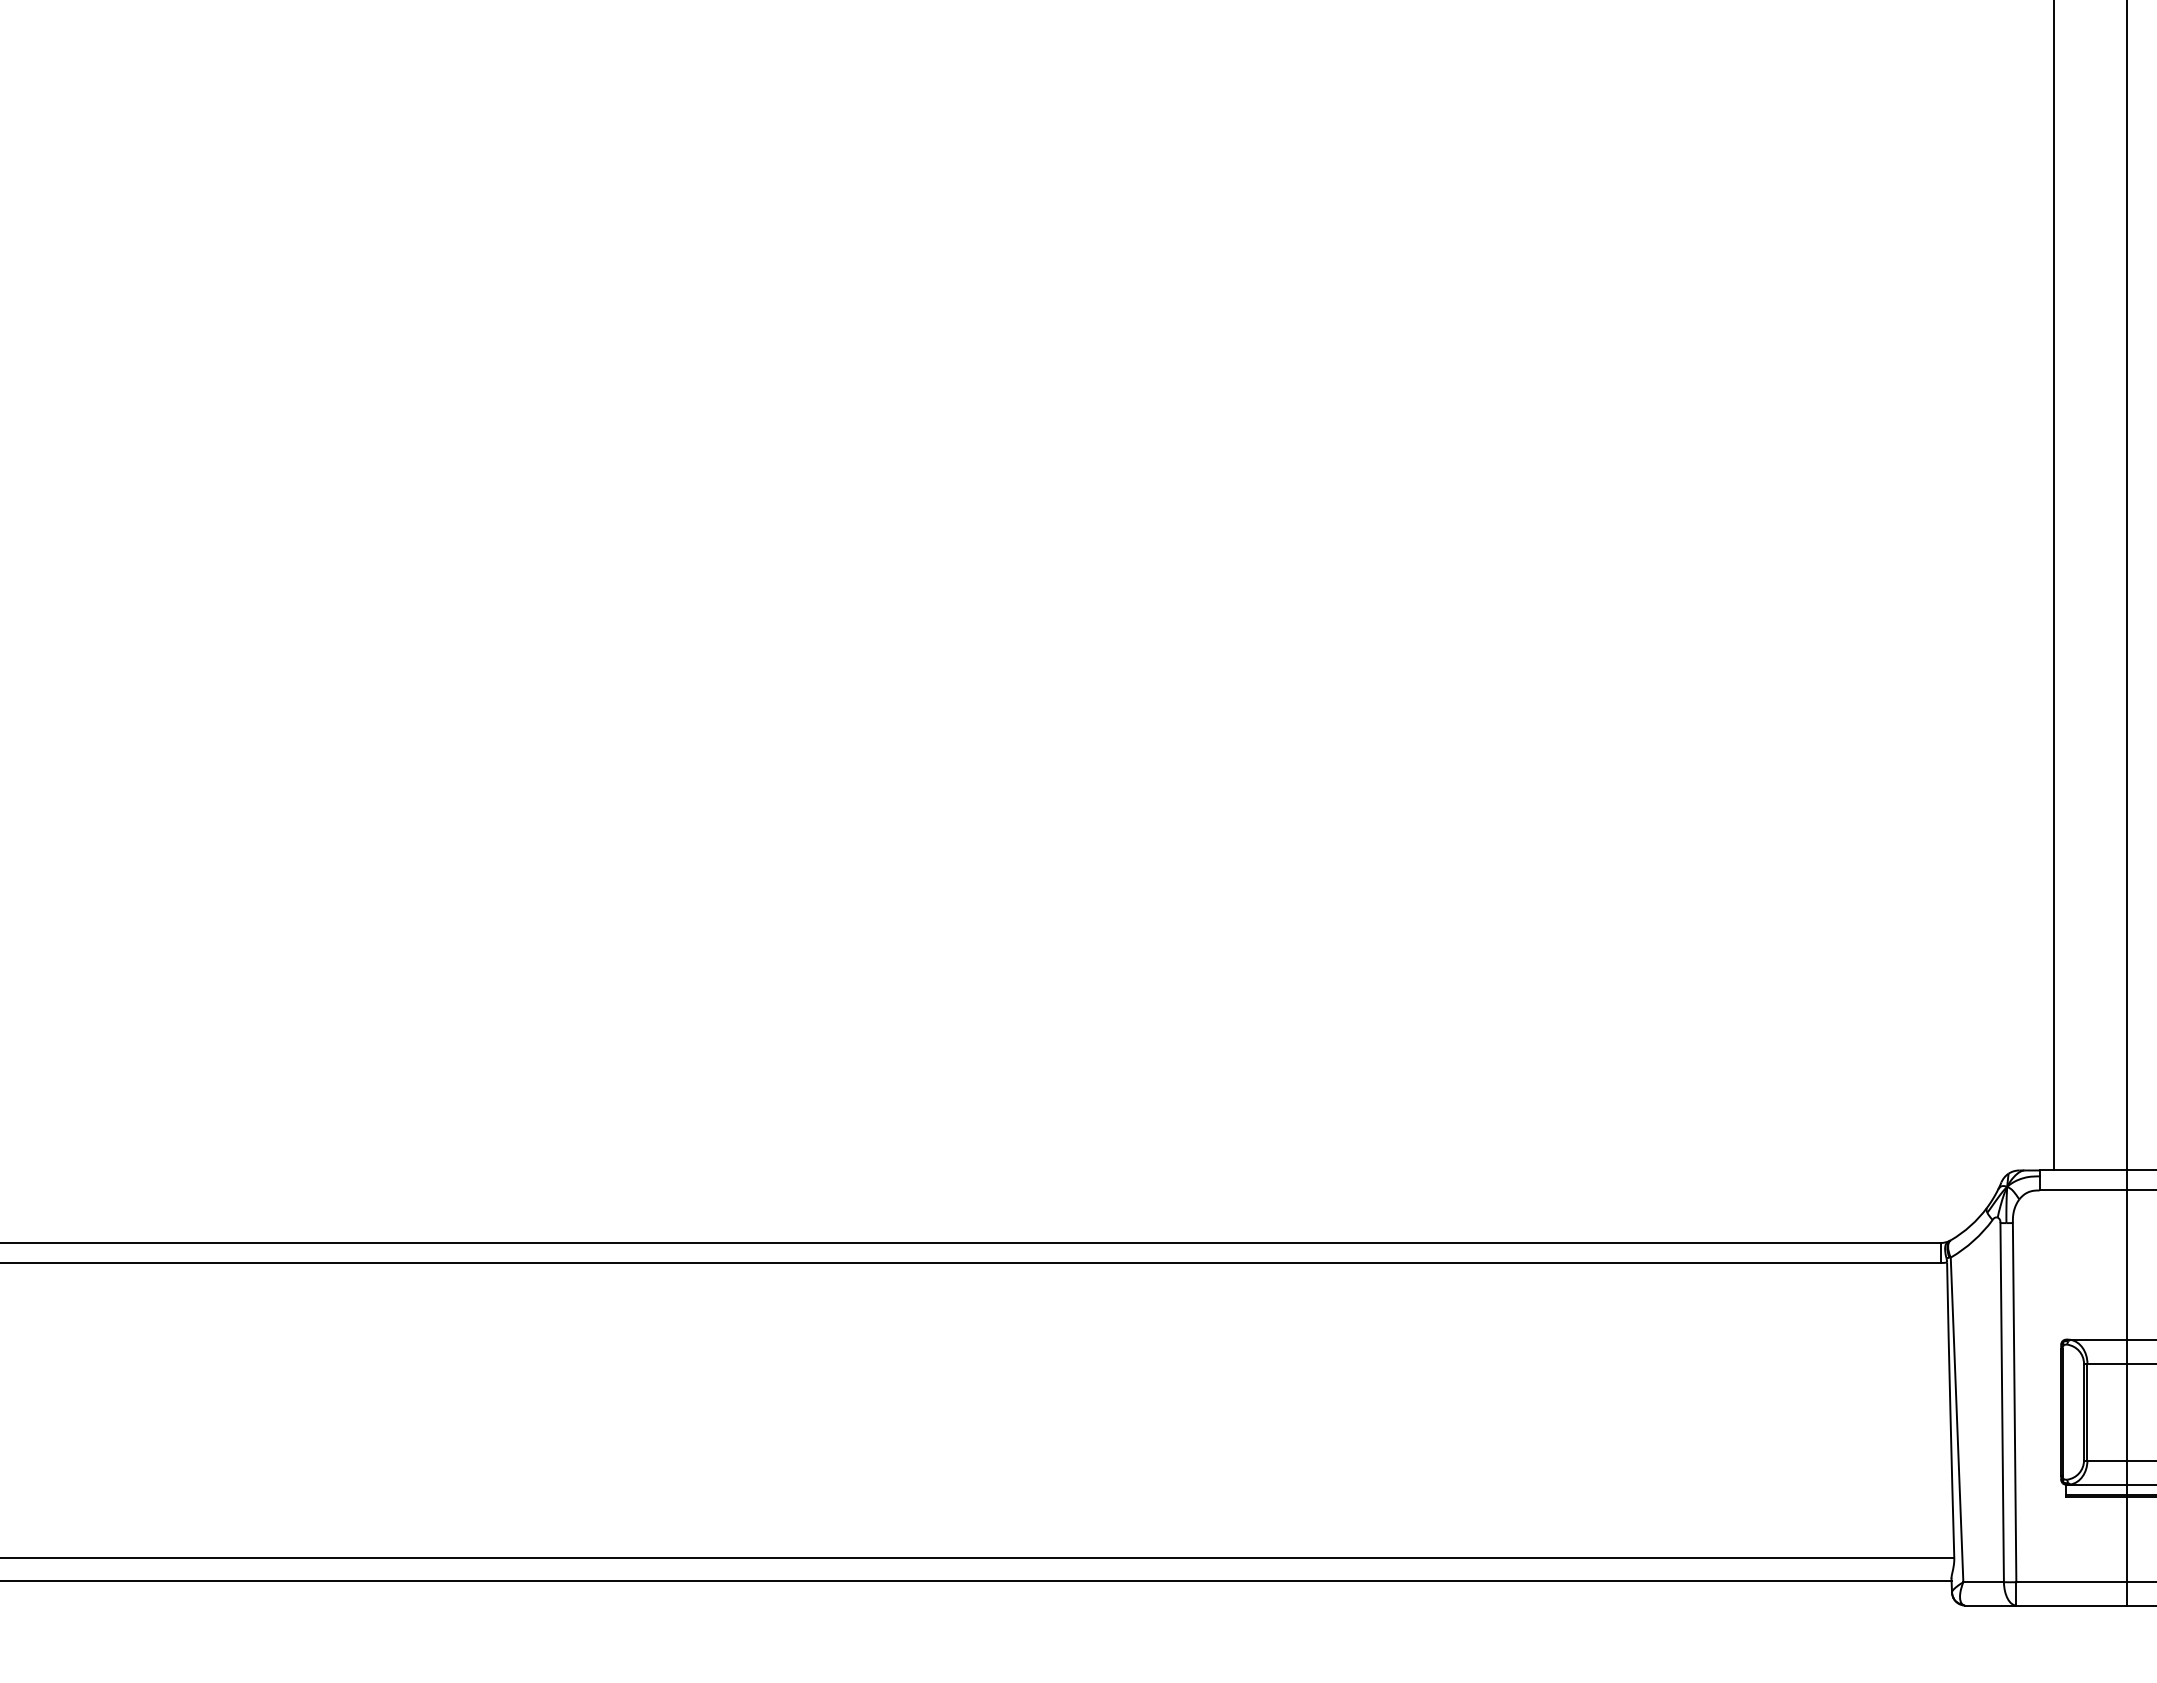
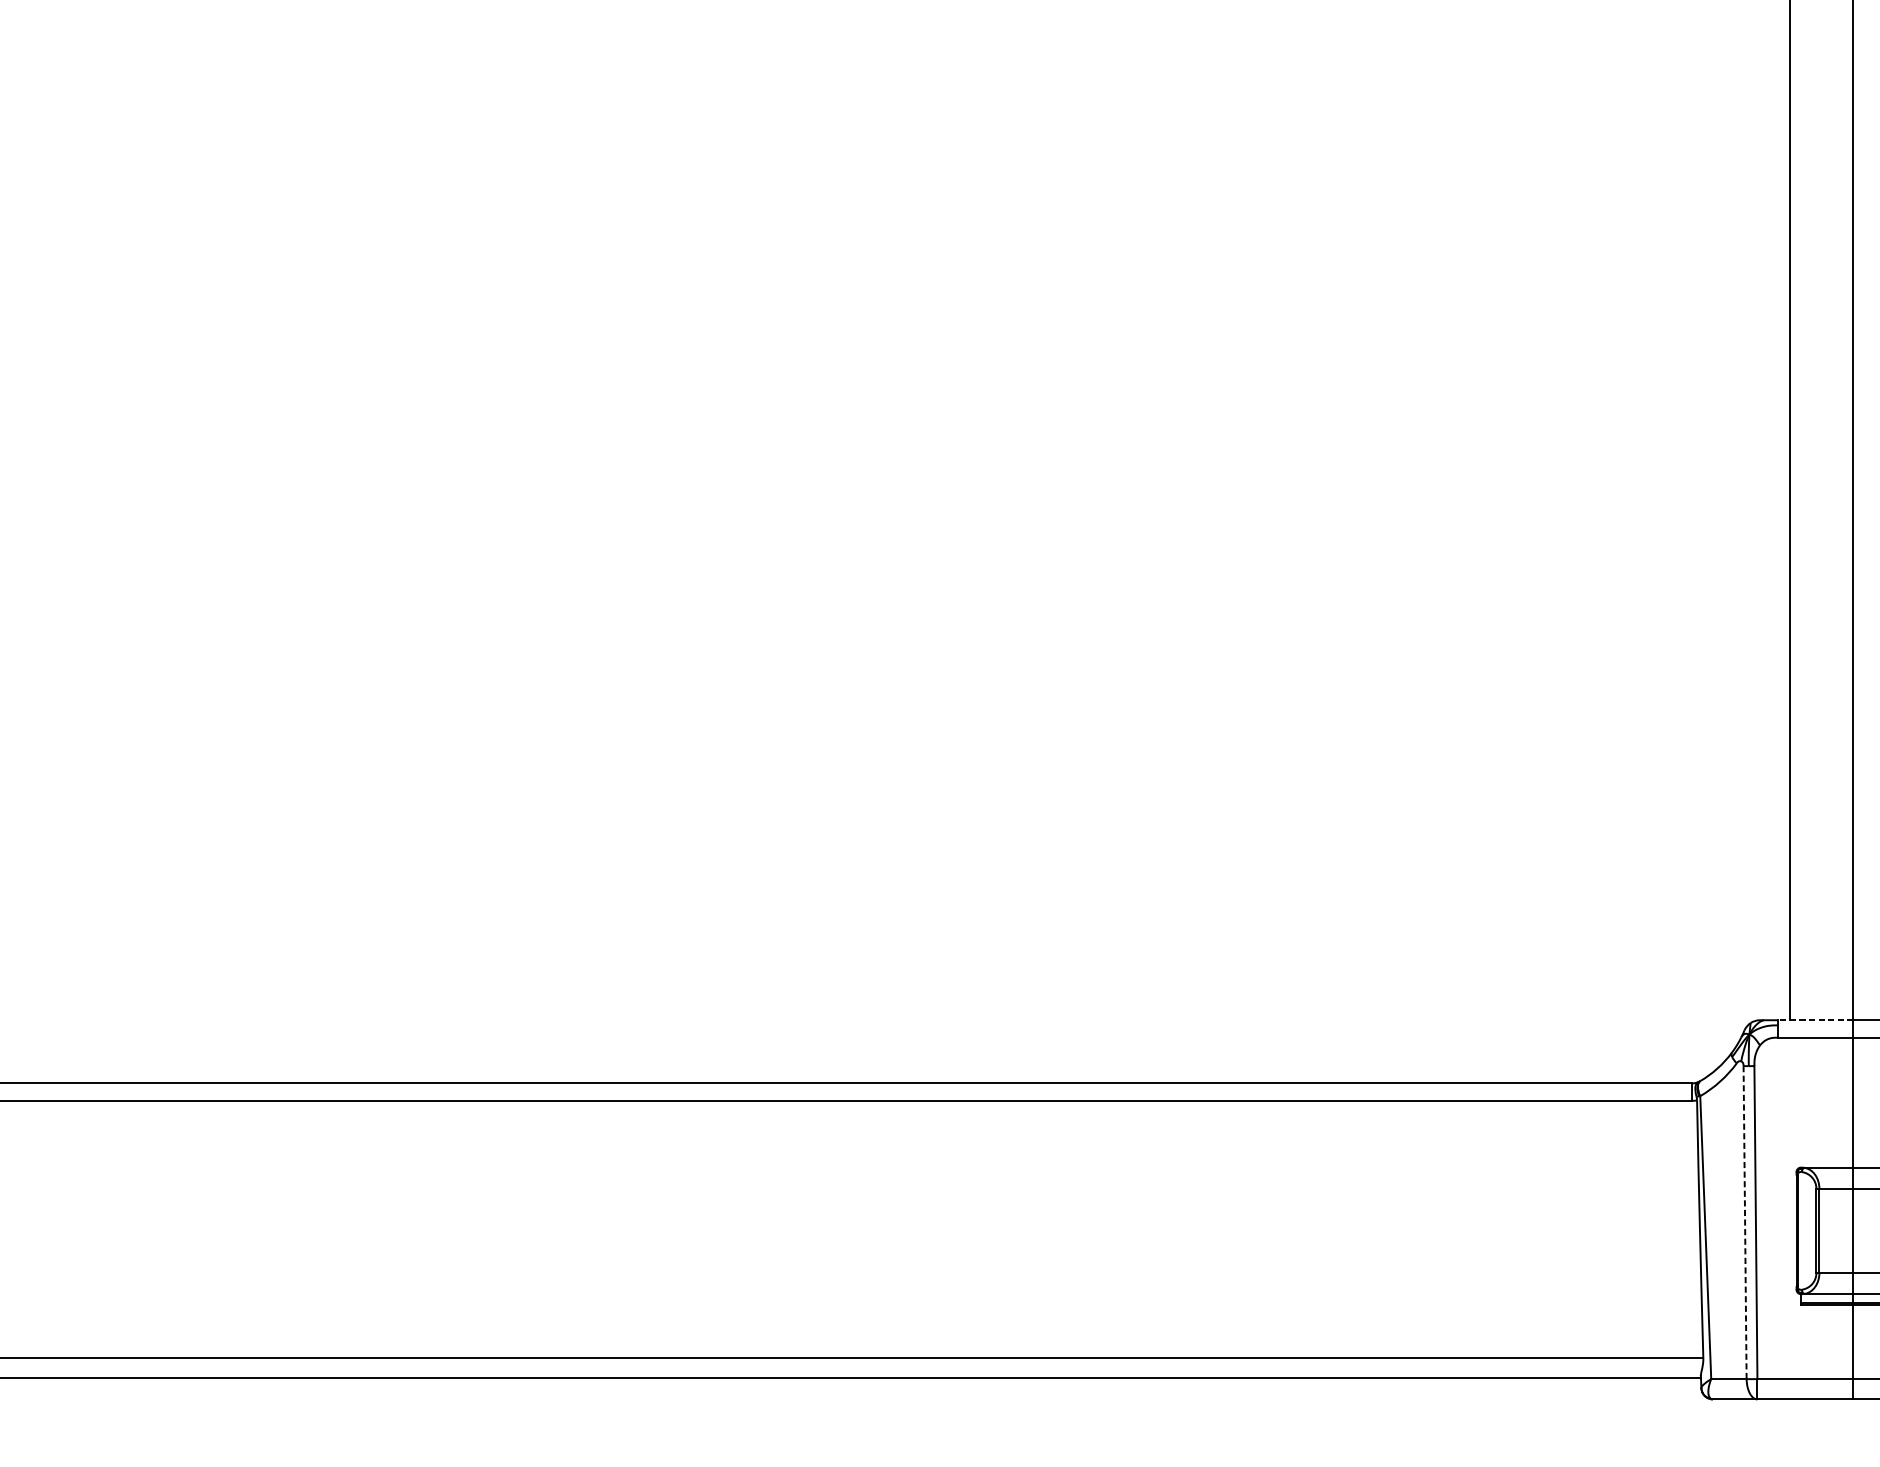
line: (2082, 1170) -> (1815, 1020), solid -> dashed
line: (2002, 1402) -> (1745, 1222), solid -> dashed

